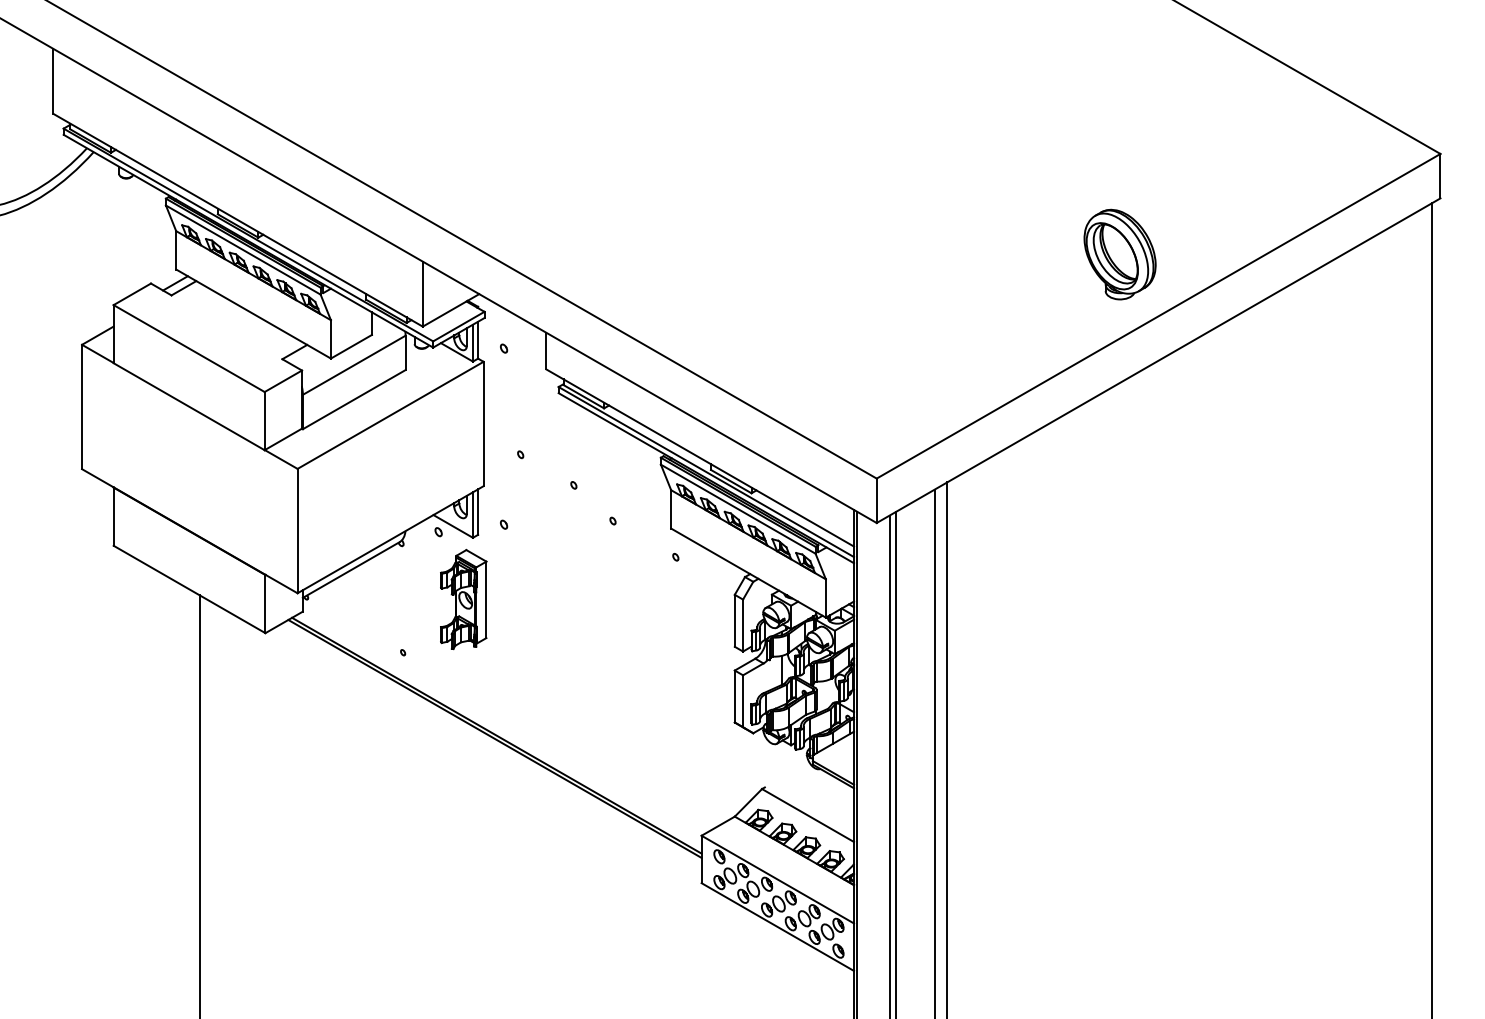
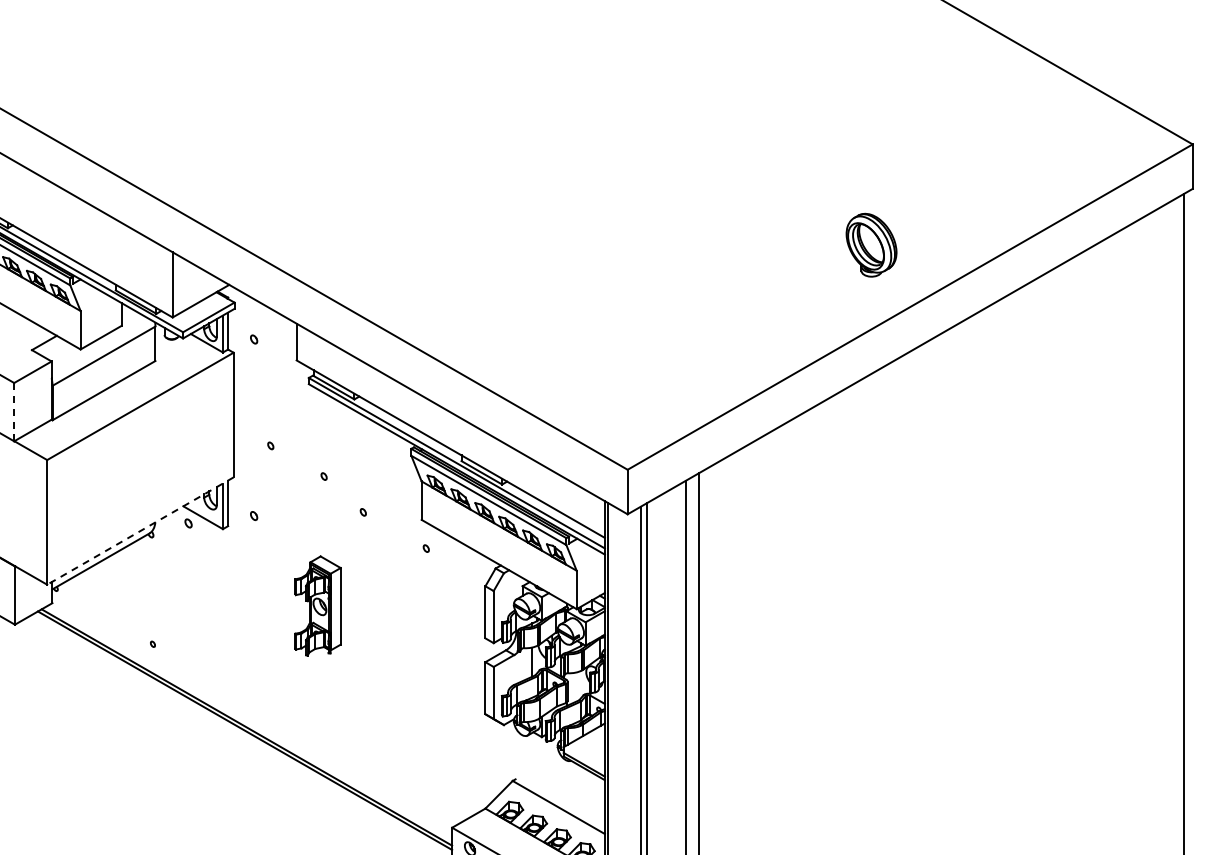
part: (1119, 254) -> (870, 245), size x0.7
line: (264, 421) -> (14, 412), solid -> dashed
line: (390, 539) -> (140, 530), solid -> dashed
part: (463, 599) -> (317, 605), moved

